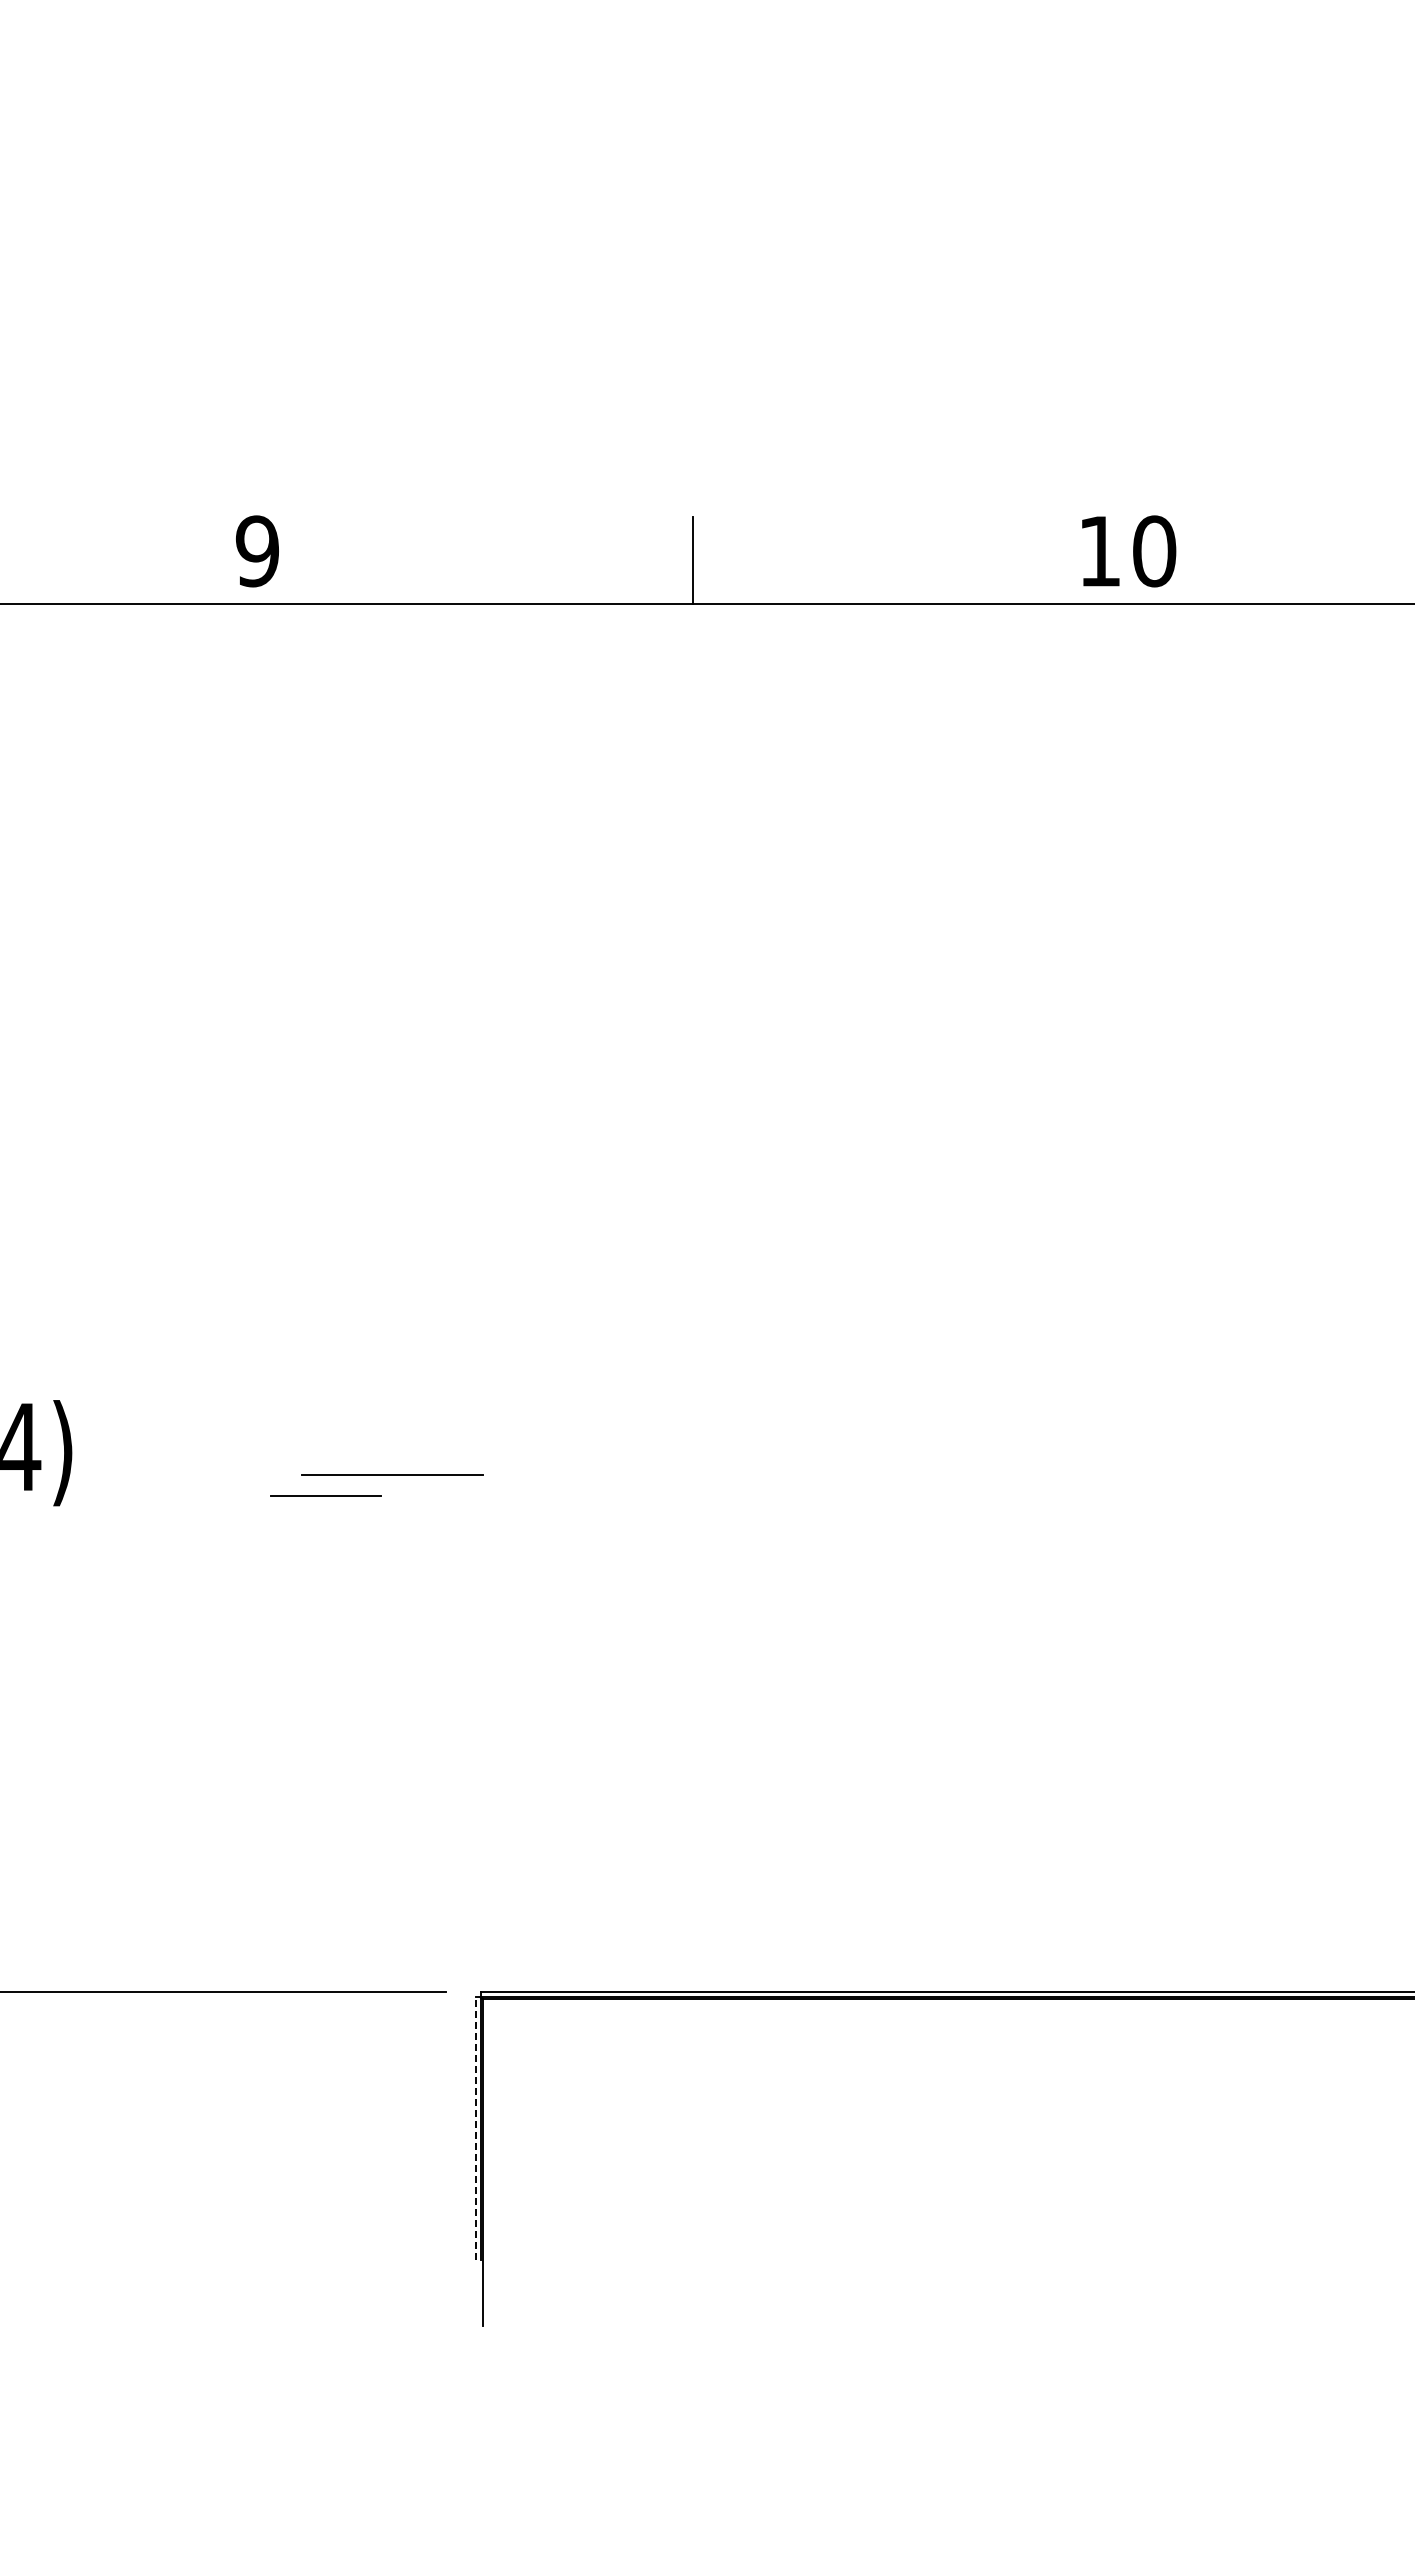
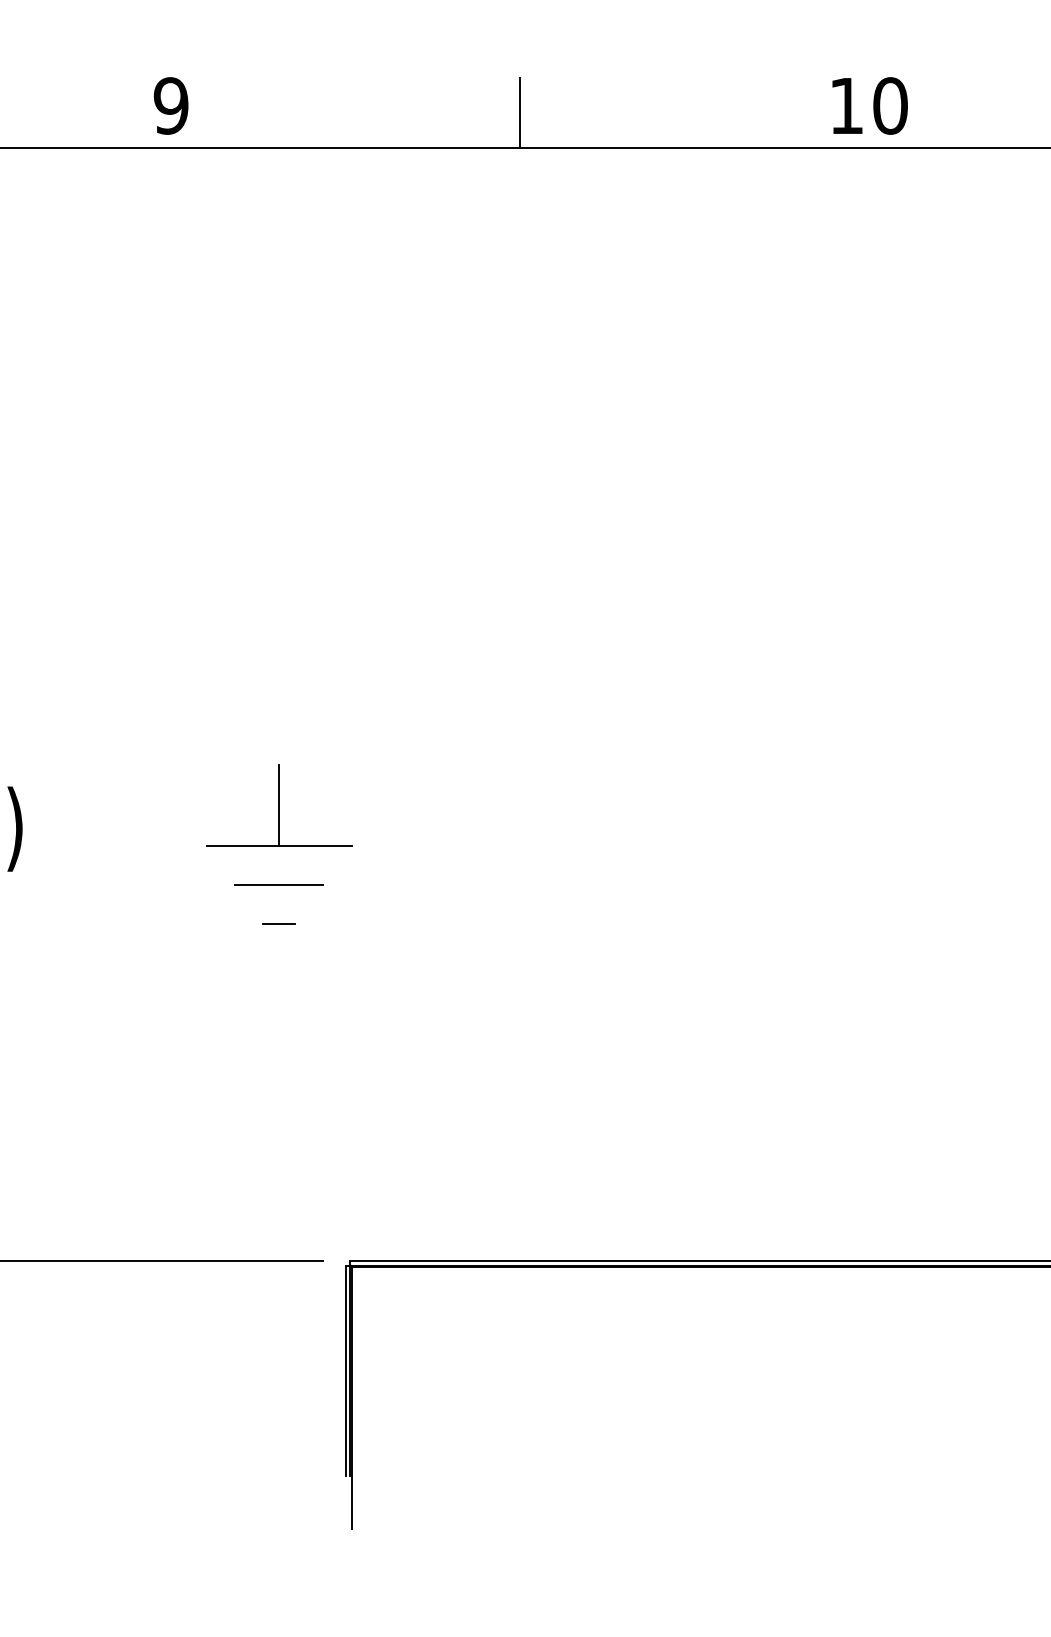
line: (392, 1423) -> (279, 805), added
line: (325, 1495) -> (278, 884), moved
line: (391, 1570) -> (278, 923), added
line: (475, 2128) -> (345, 1370), dashed -> solid

